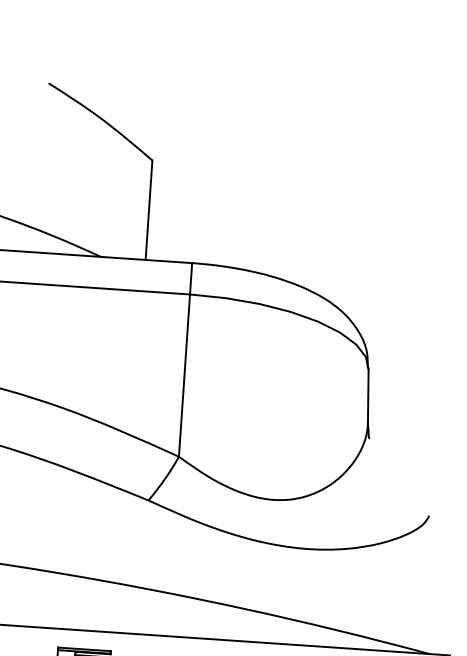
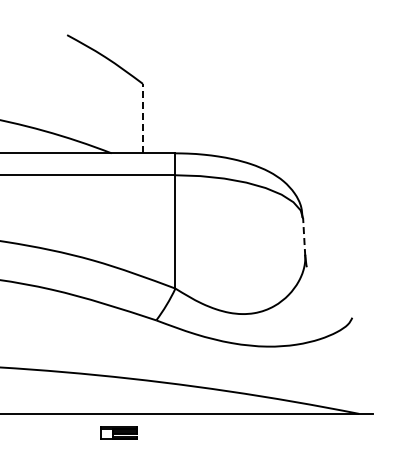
line: (148, 209) -> (142, 118), solid -> dashed
line: (368, 396) -> (304, 237), solid -> dashed

